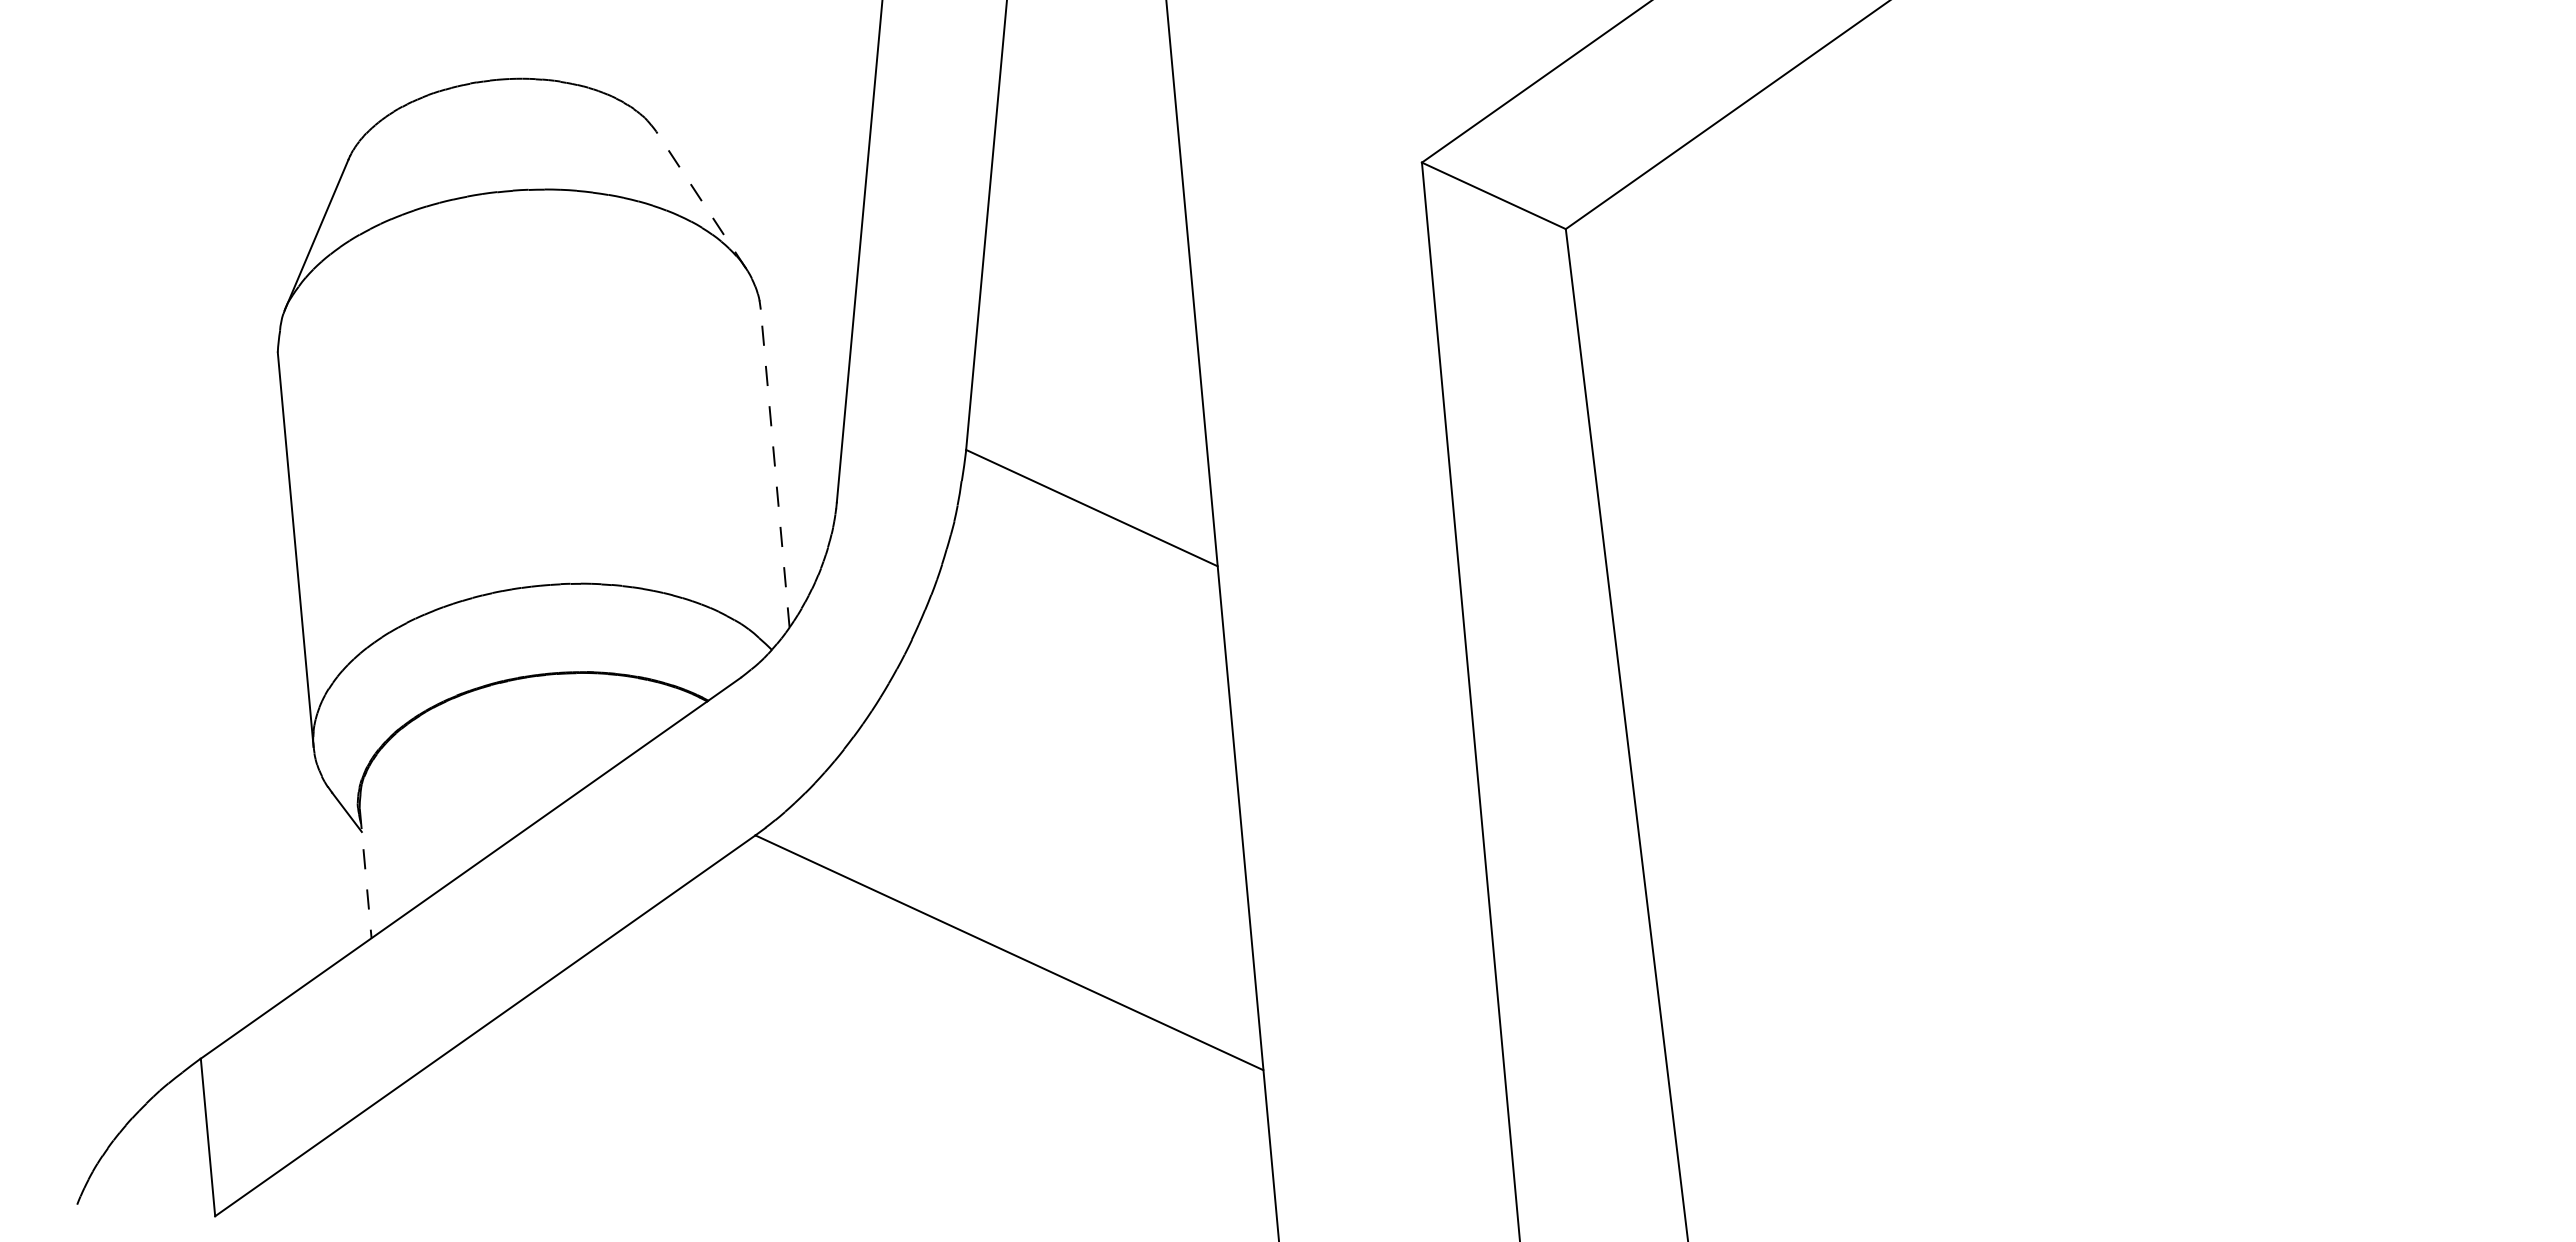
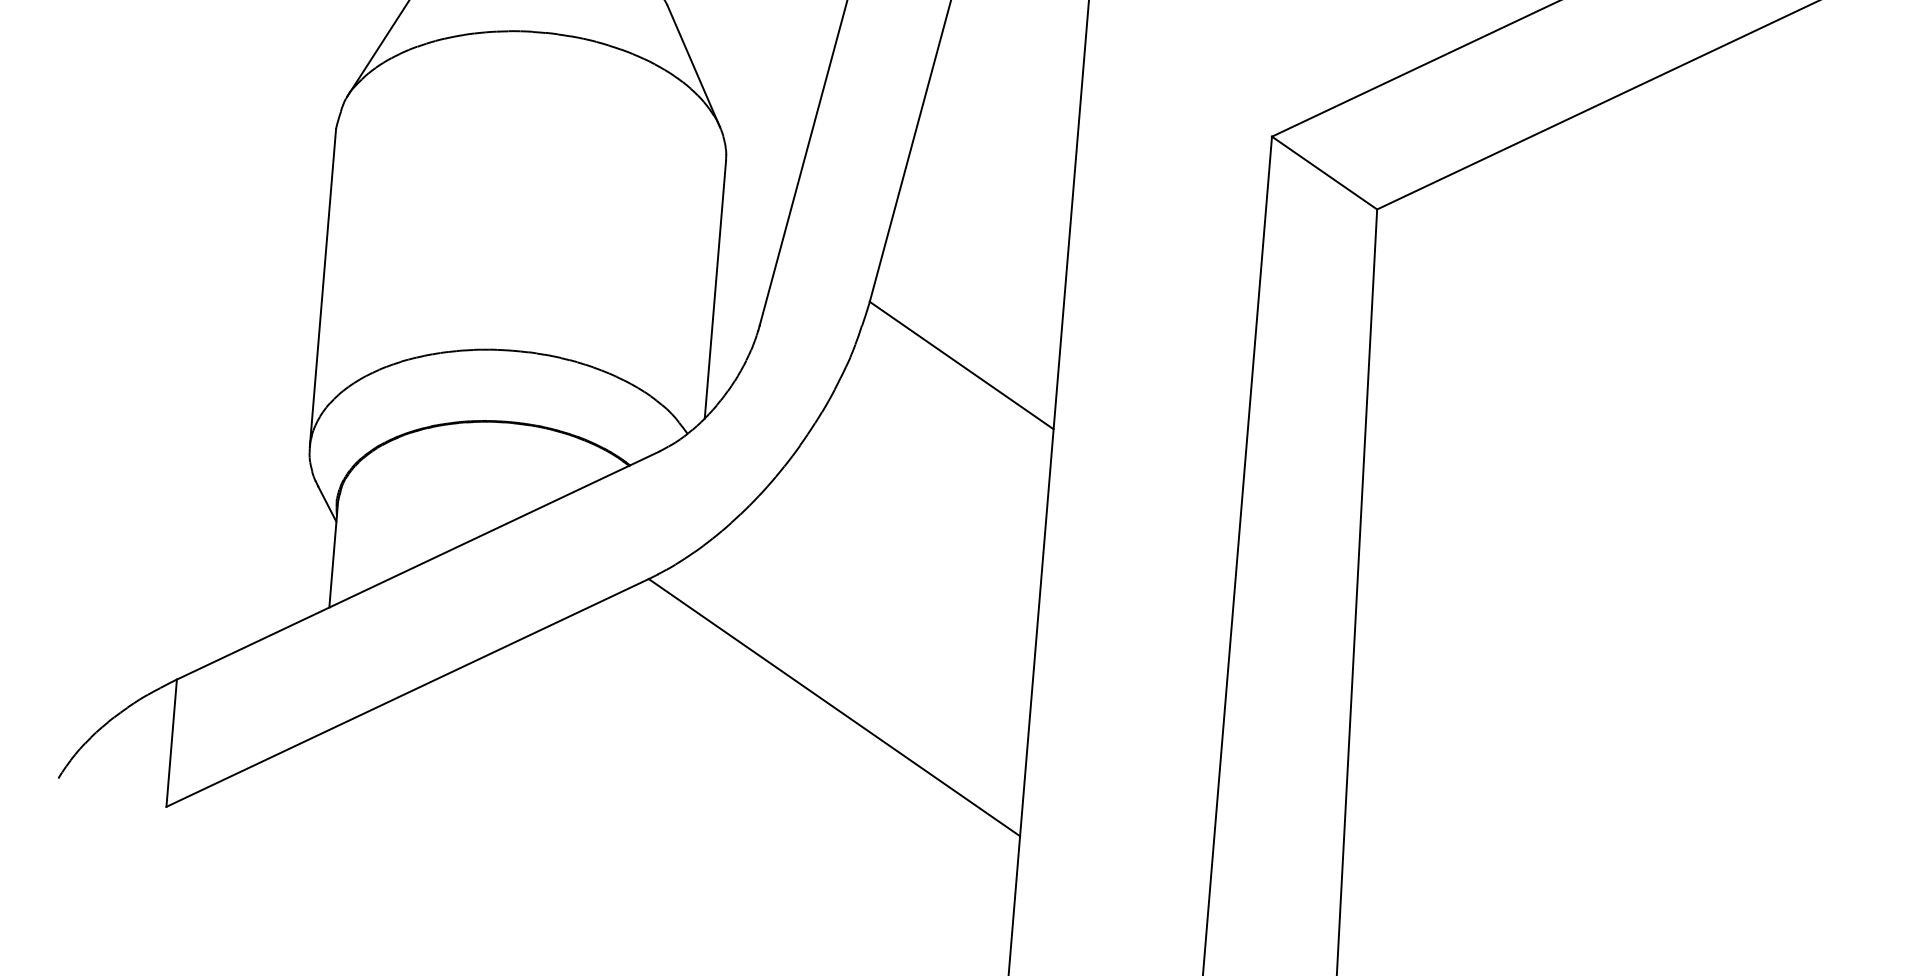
line: (700, 199) -> (693, 65), dashed -> solid
line: (775, 467) -> (715, 289), dashed -> solid
line: (365, 873) -> (333, 555), dashed -> solid

